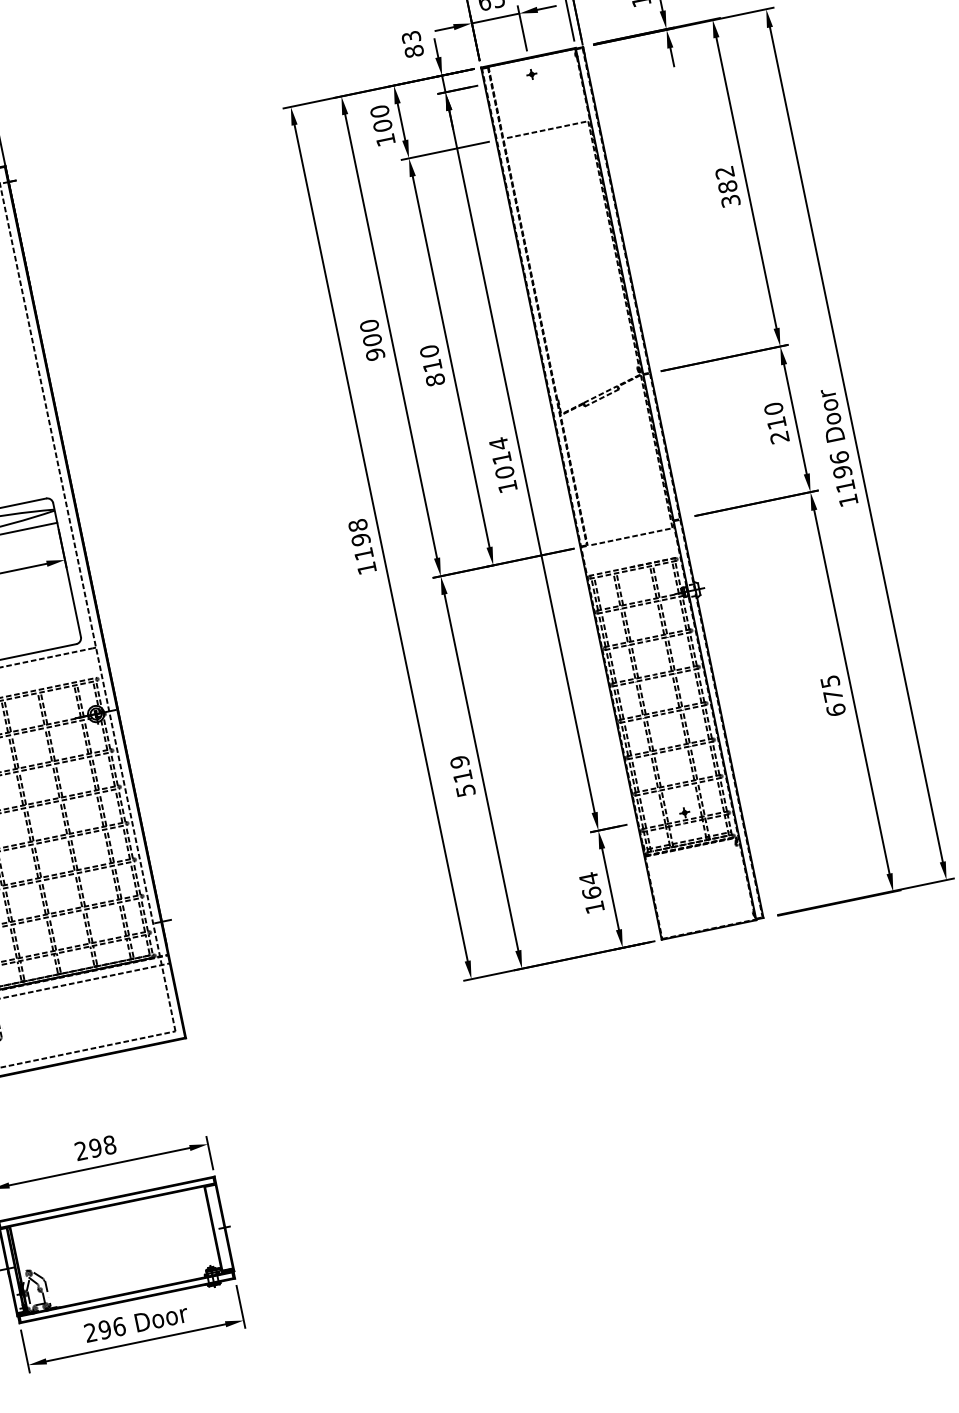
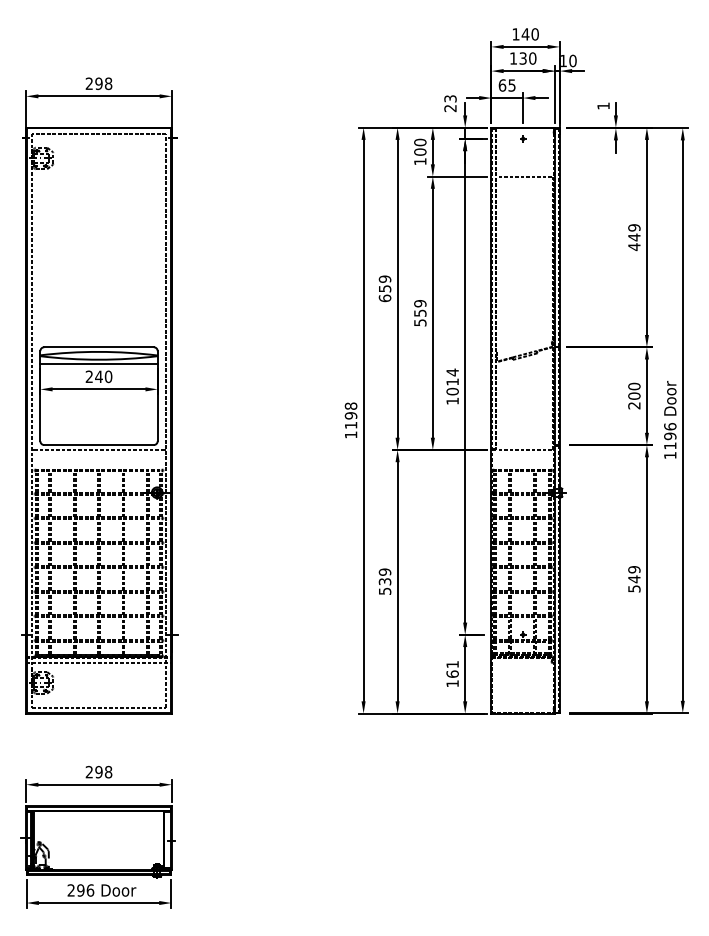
text: (414, 51) -> (450, 108), 83 -> 23
text: (728, 186) -> (634, 237), 382 -> 449
text: (371, 339) -> (384, 288), 900 -> 659
text: (432, 366) -> (420, 313), 810 -> 559
text: (776, 422) -> (634, 395), 210 -> 200
text: (833, 696) -> (634, 579), 675 -> 549
text: (461, 776) -> (384, 581), 519 -> 539
text: (588, 878) -> (452, 664), 164 -> 161

